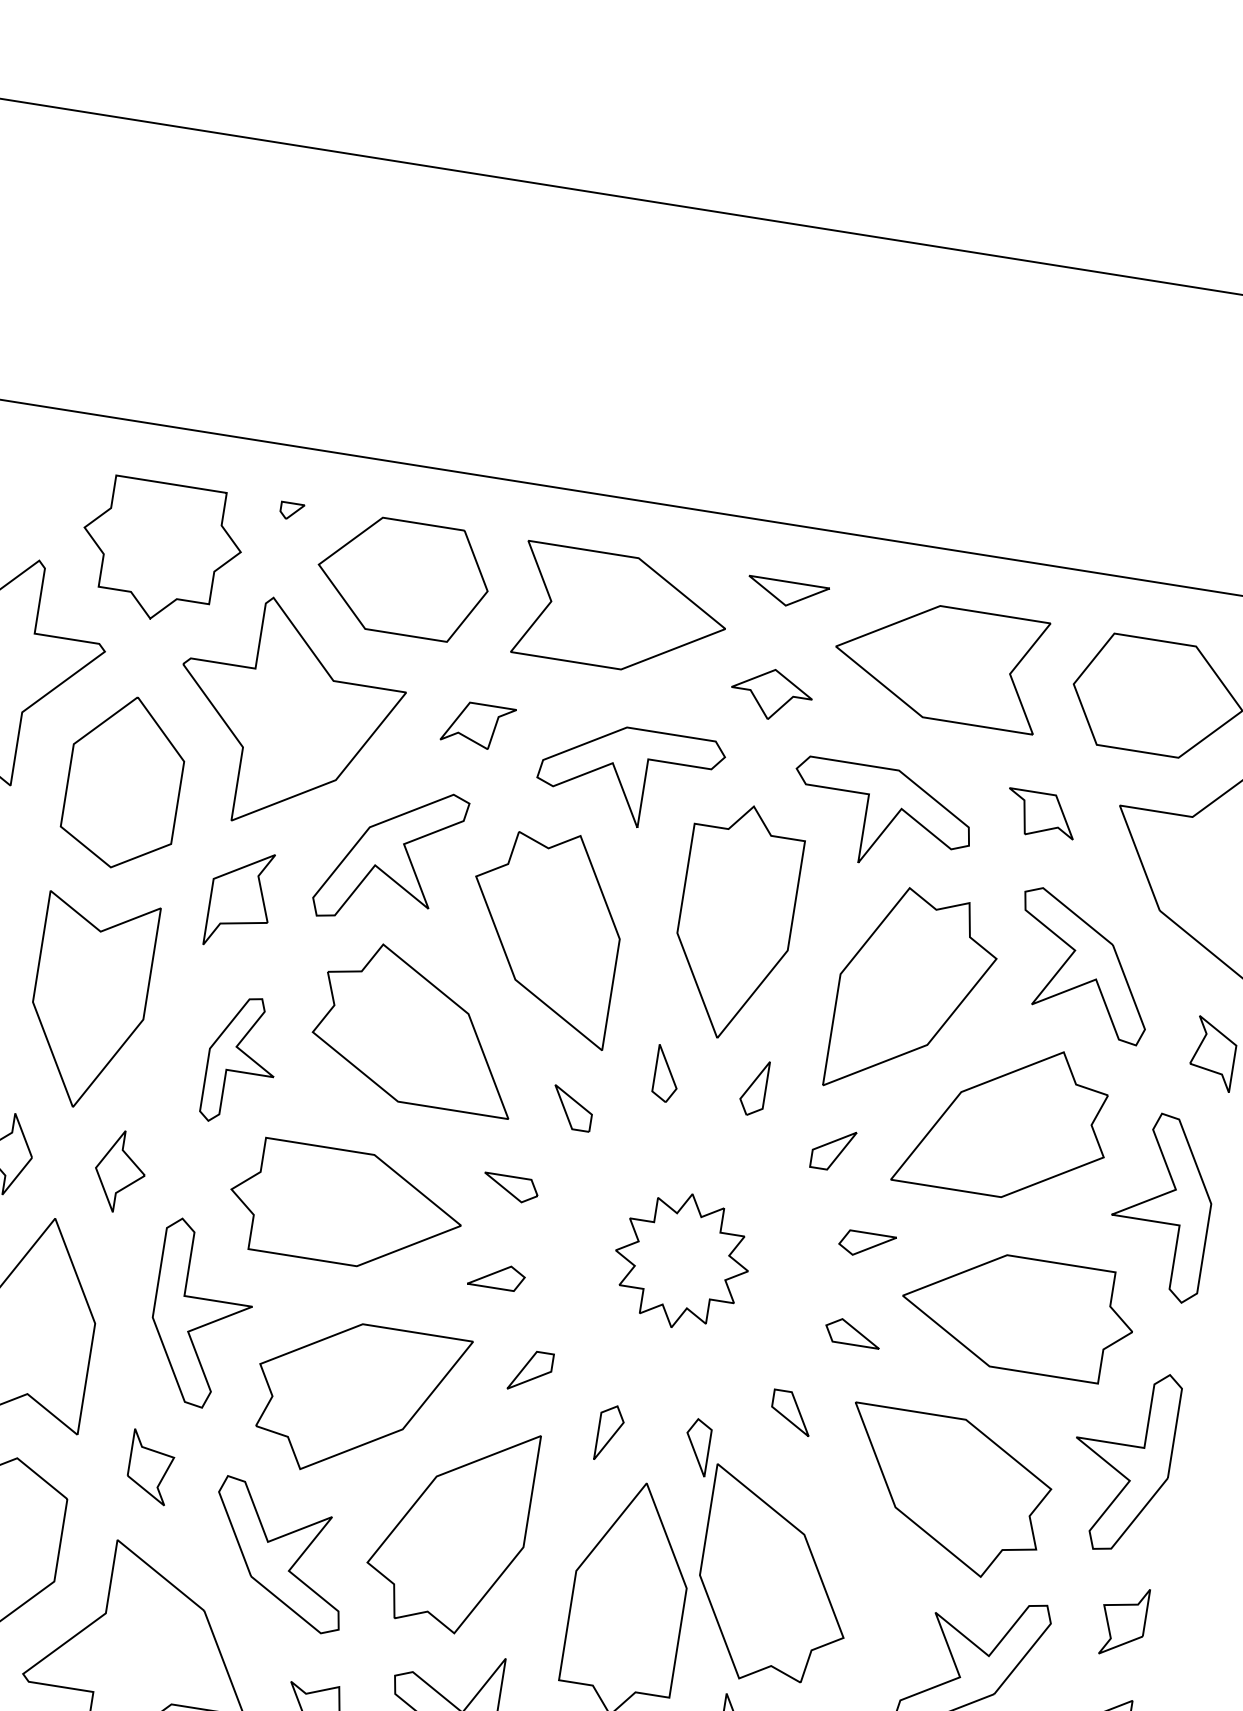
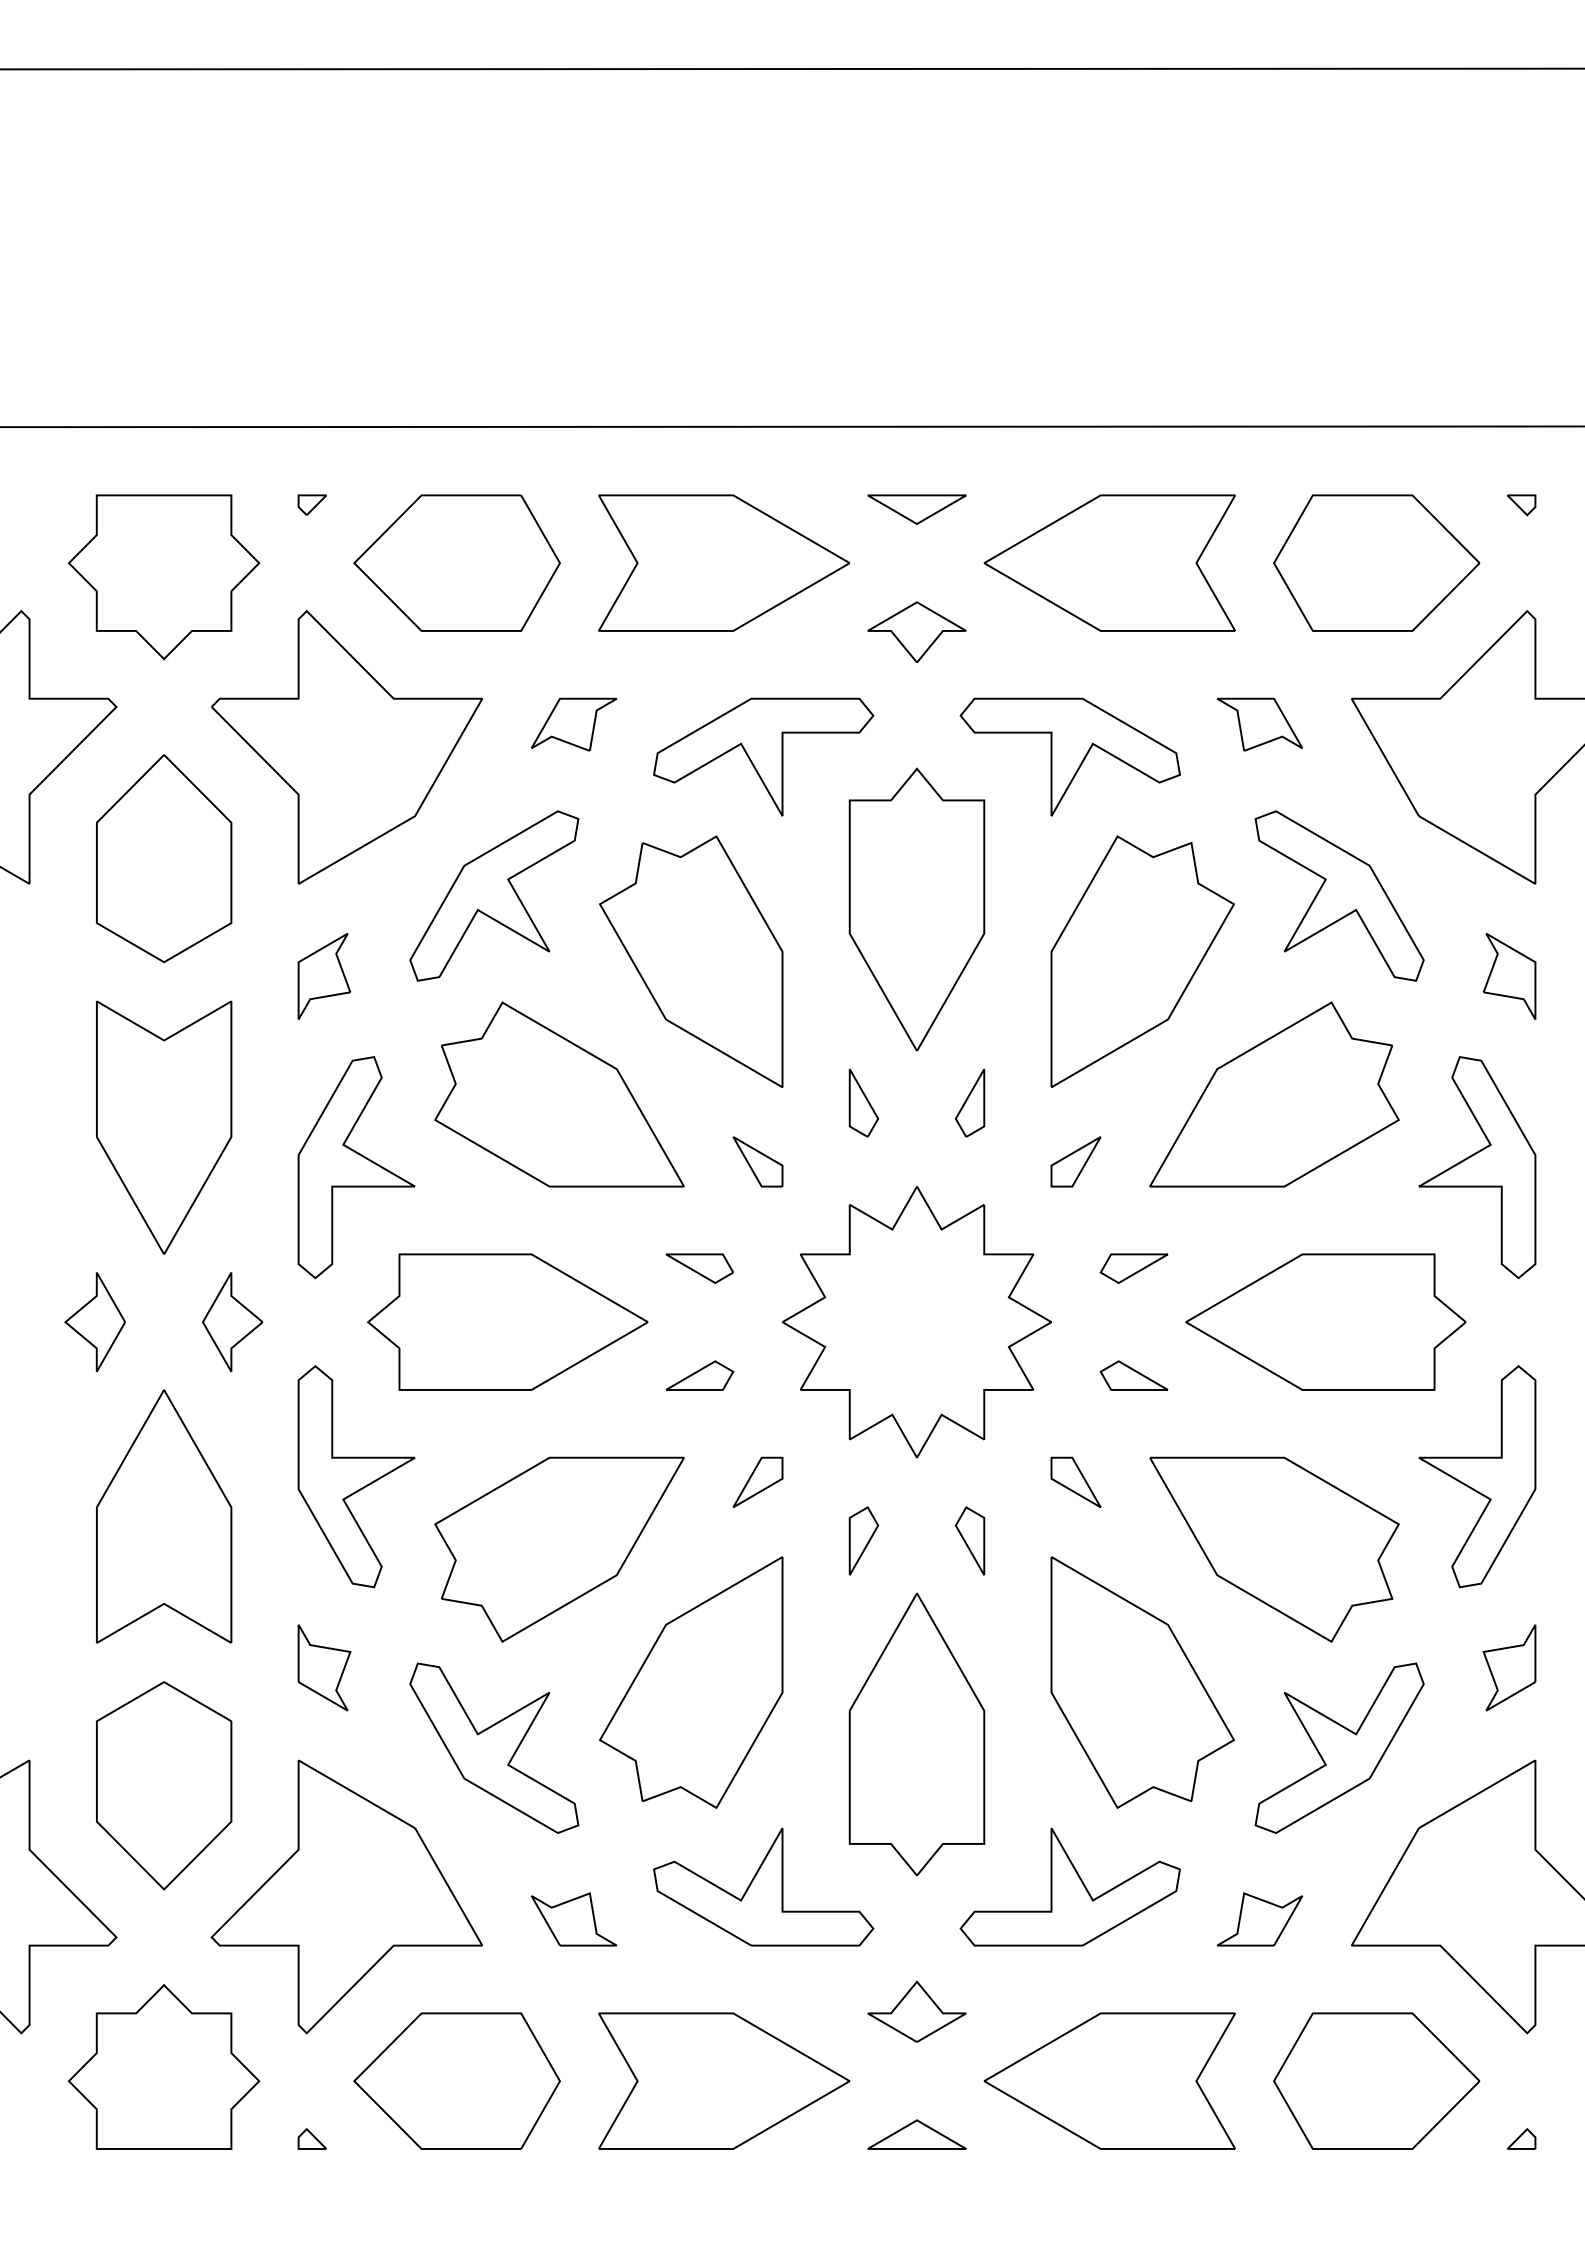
part: (239, 899) -> (323, 976), size x0.71
part: (242, 1060) -> (356, 1167), size x1.43
part: (681, 1260) -> (916, 1322), size x1.67
part: (775, 1578) -> (1142, 1682), moved

